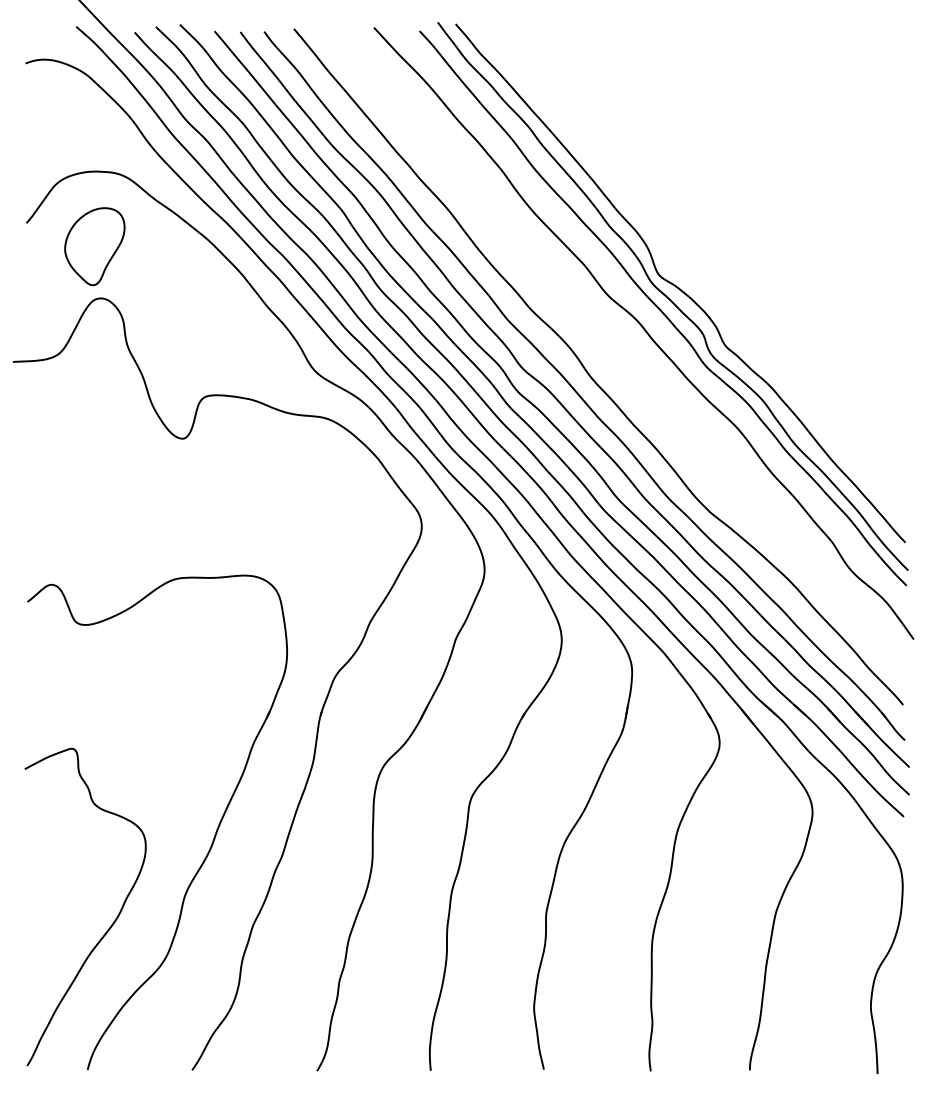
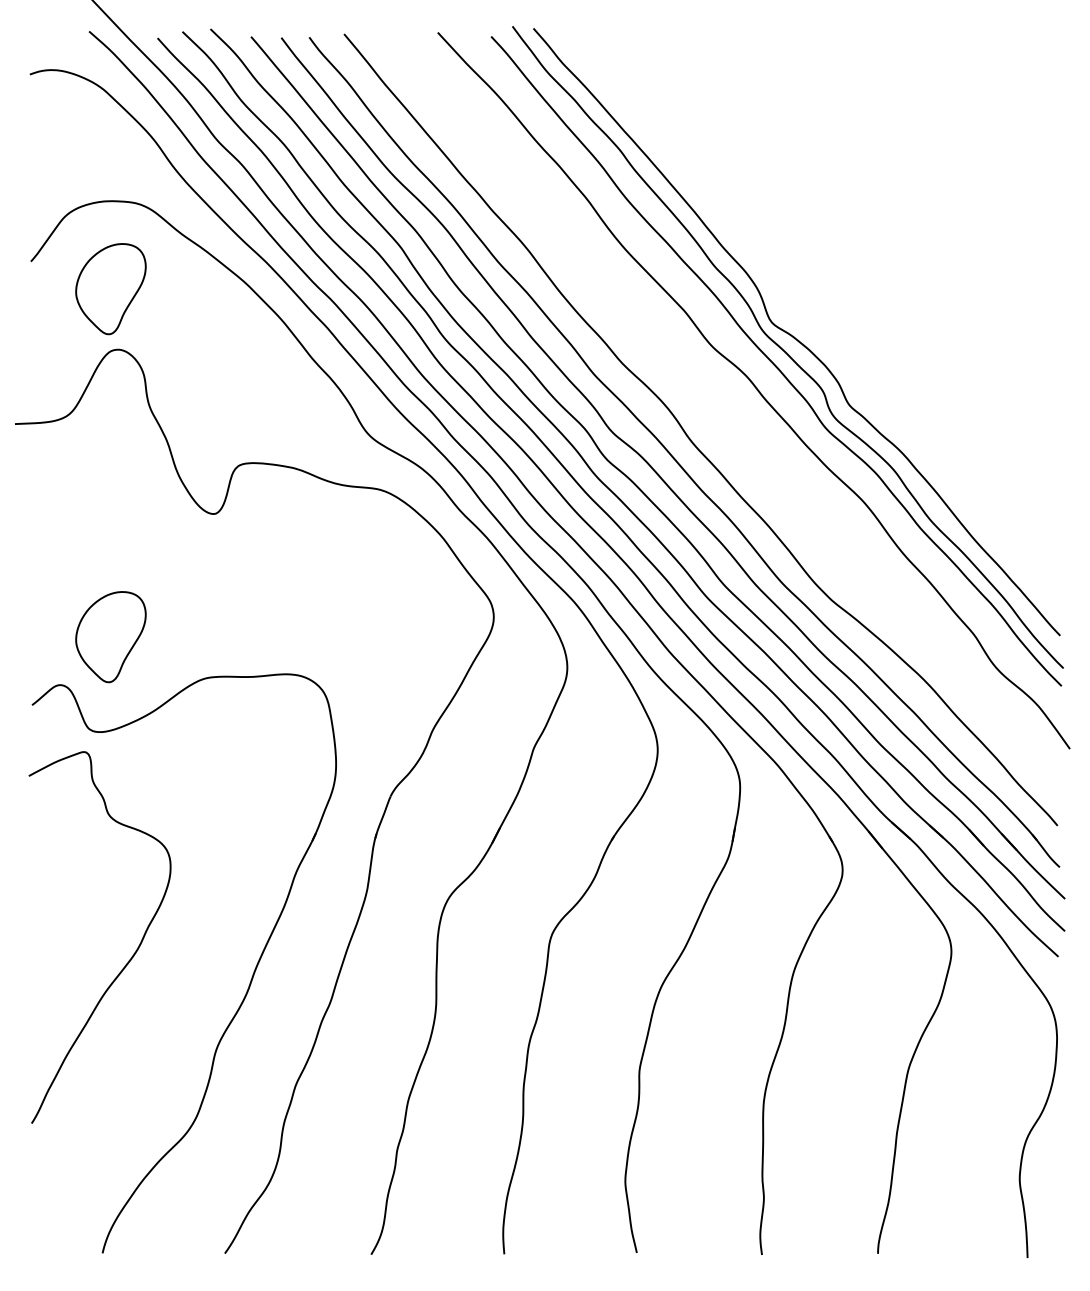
part: (94, 544) -> (110, 637), added
curve: (109, 926) -> (128, 960), moved

